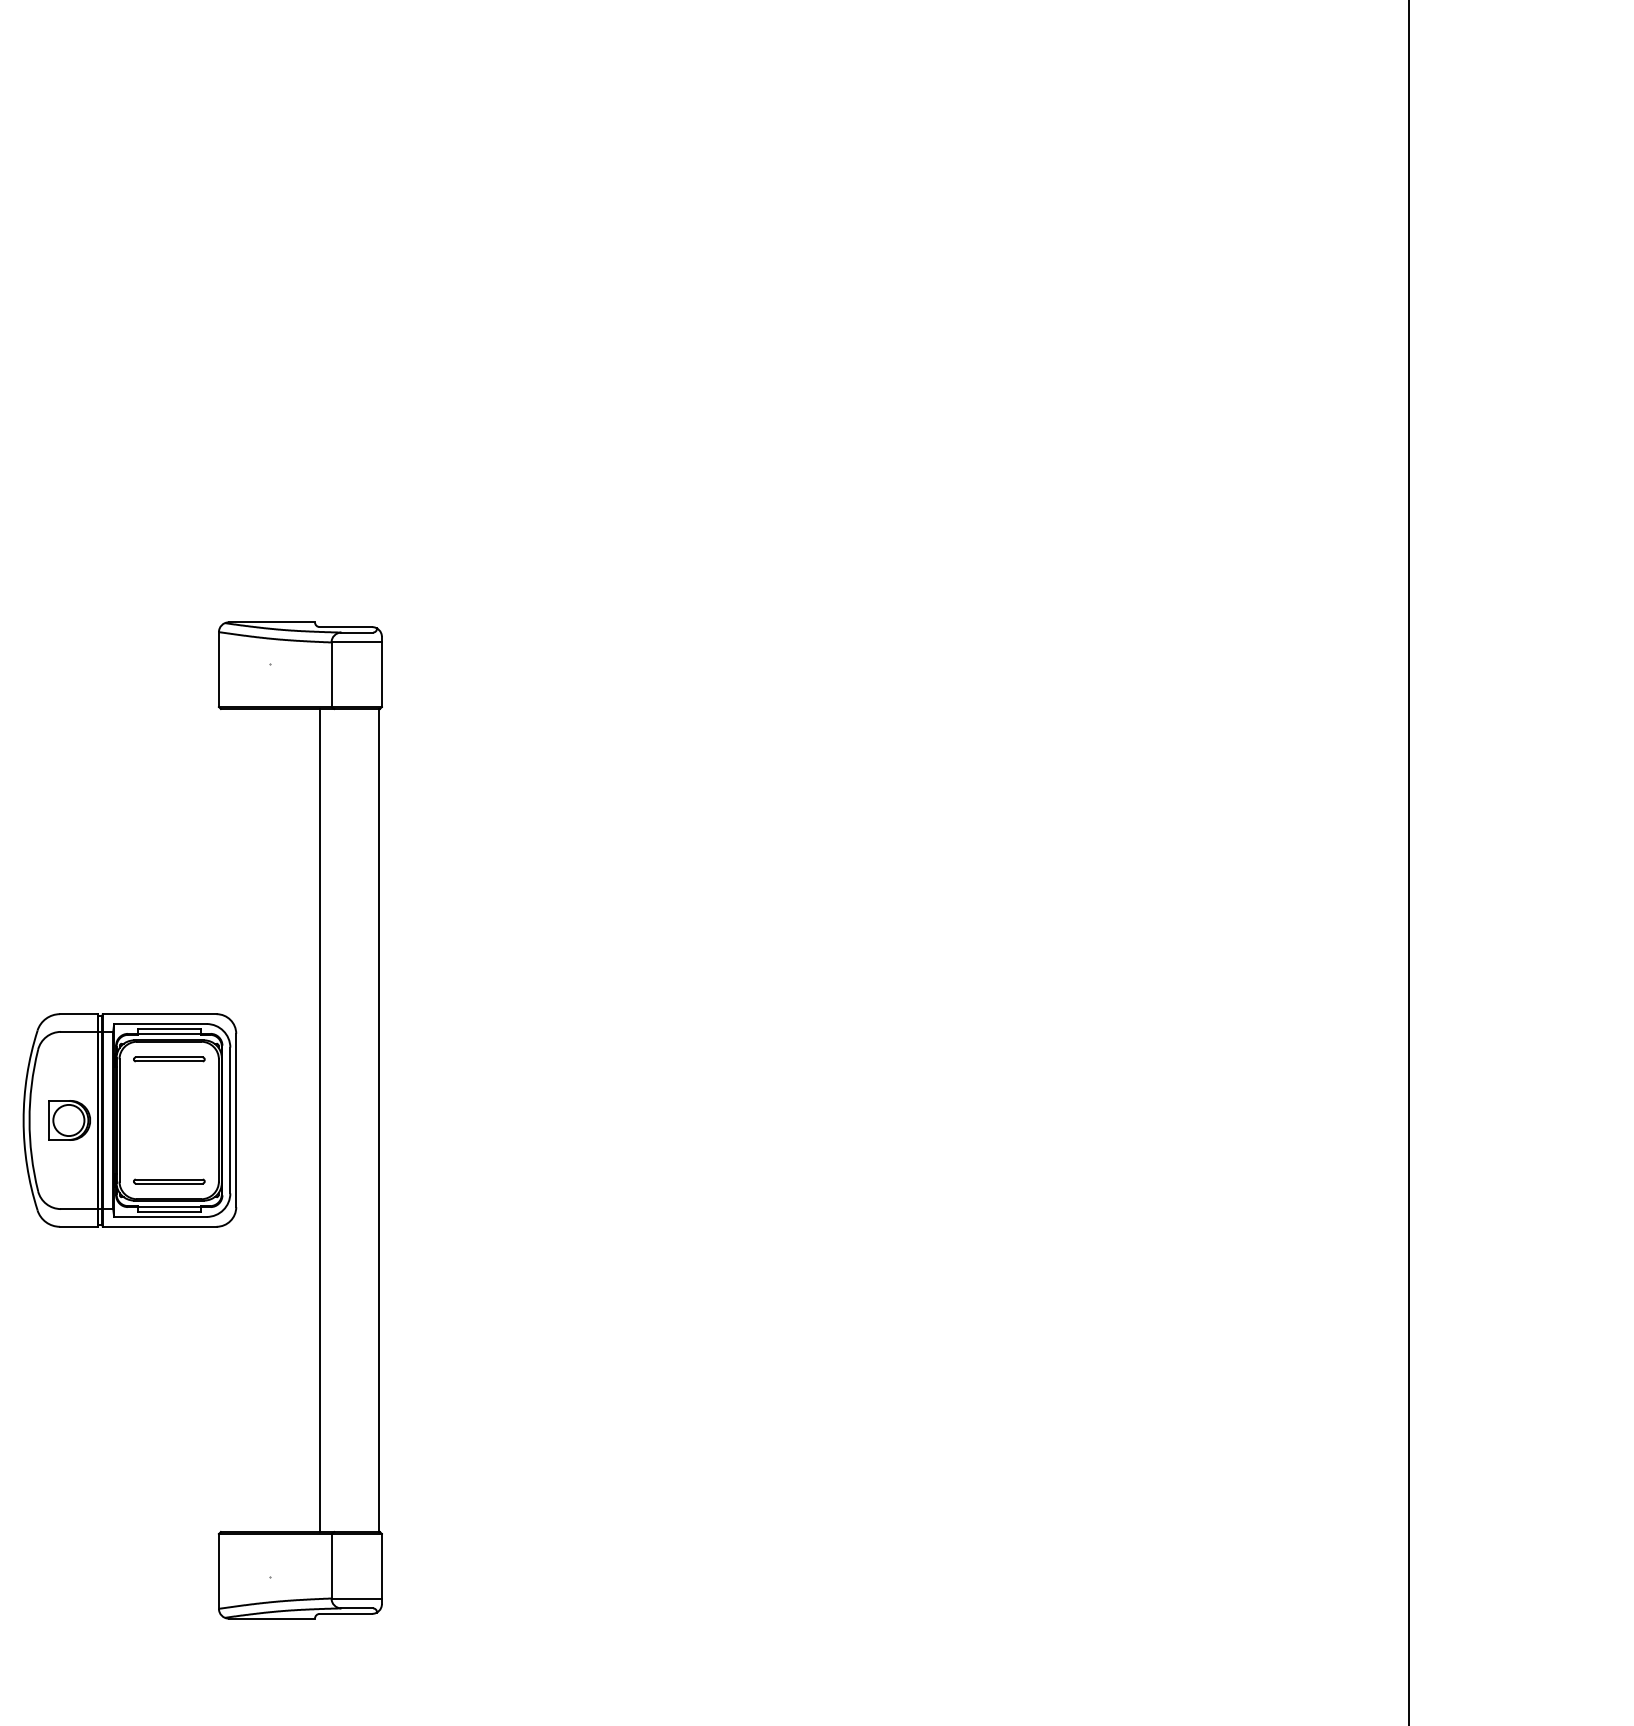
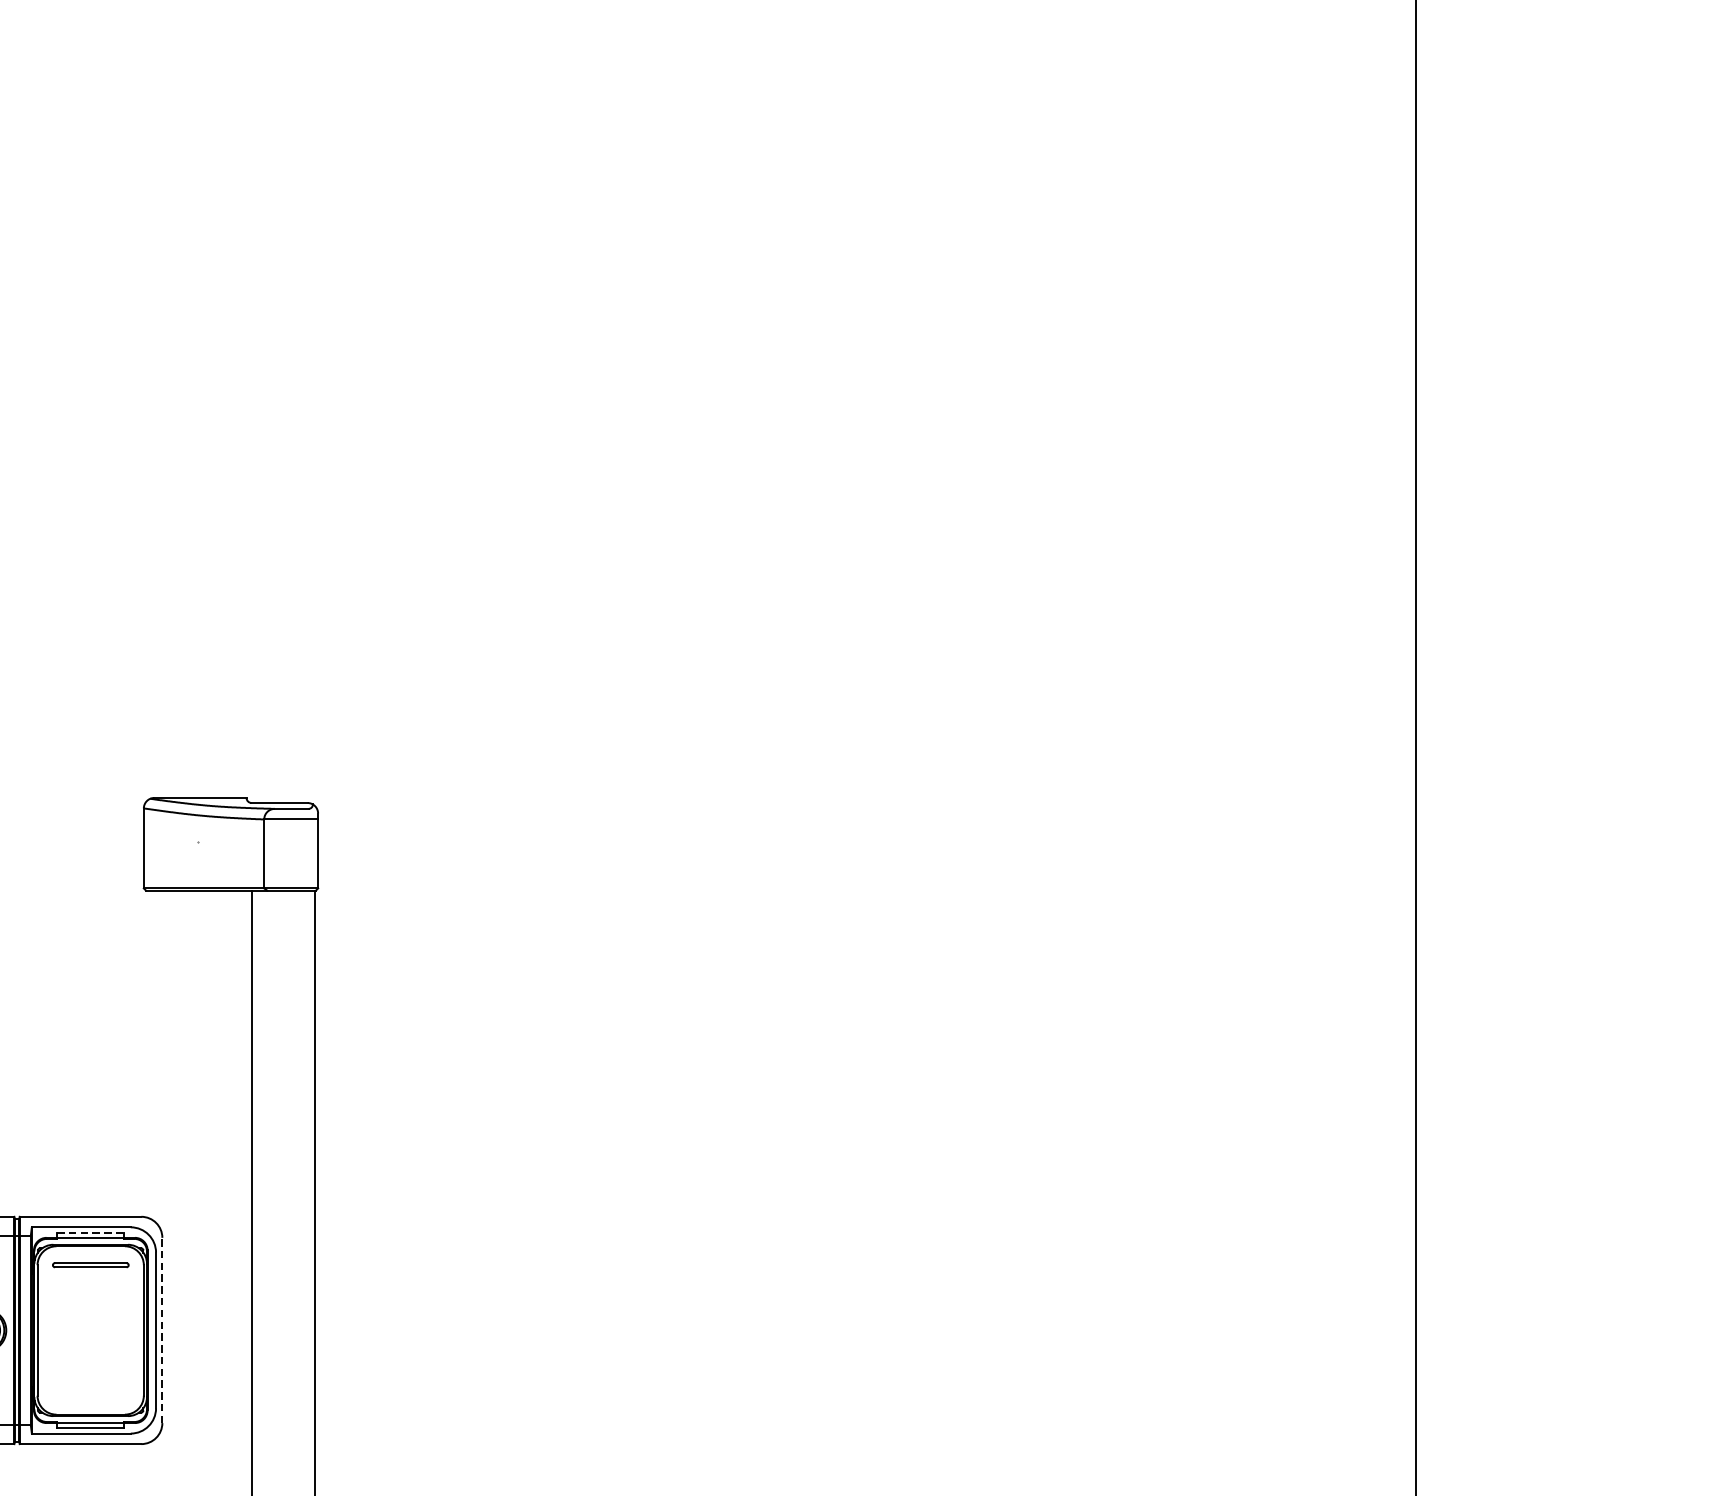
line: (169, 1028) -> (91, 1232), solid -> dashed
line: (236, 1120) -> (162, 1330), solid -> dashed
part: (169, 1181) -> (91, 1395), removed

